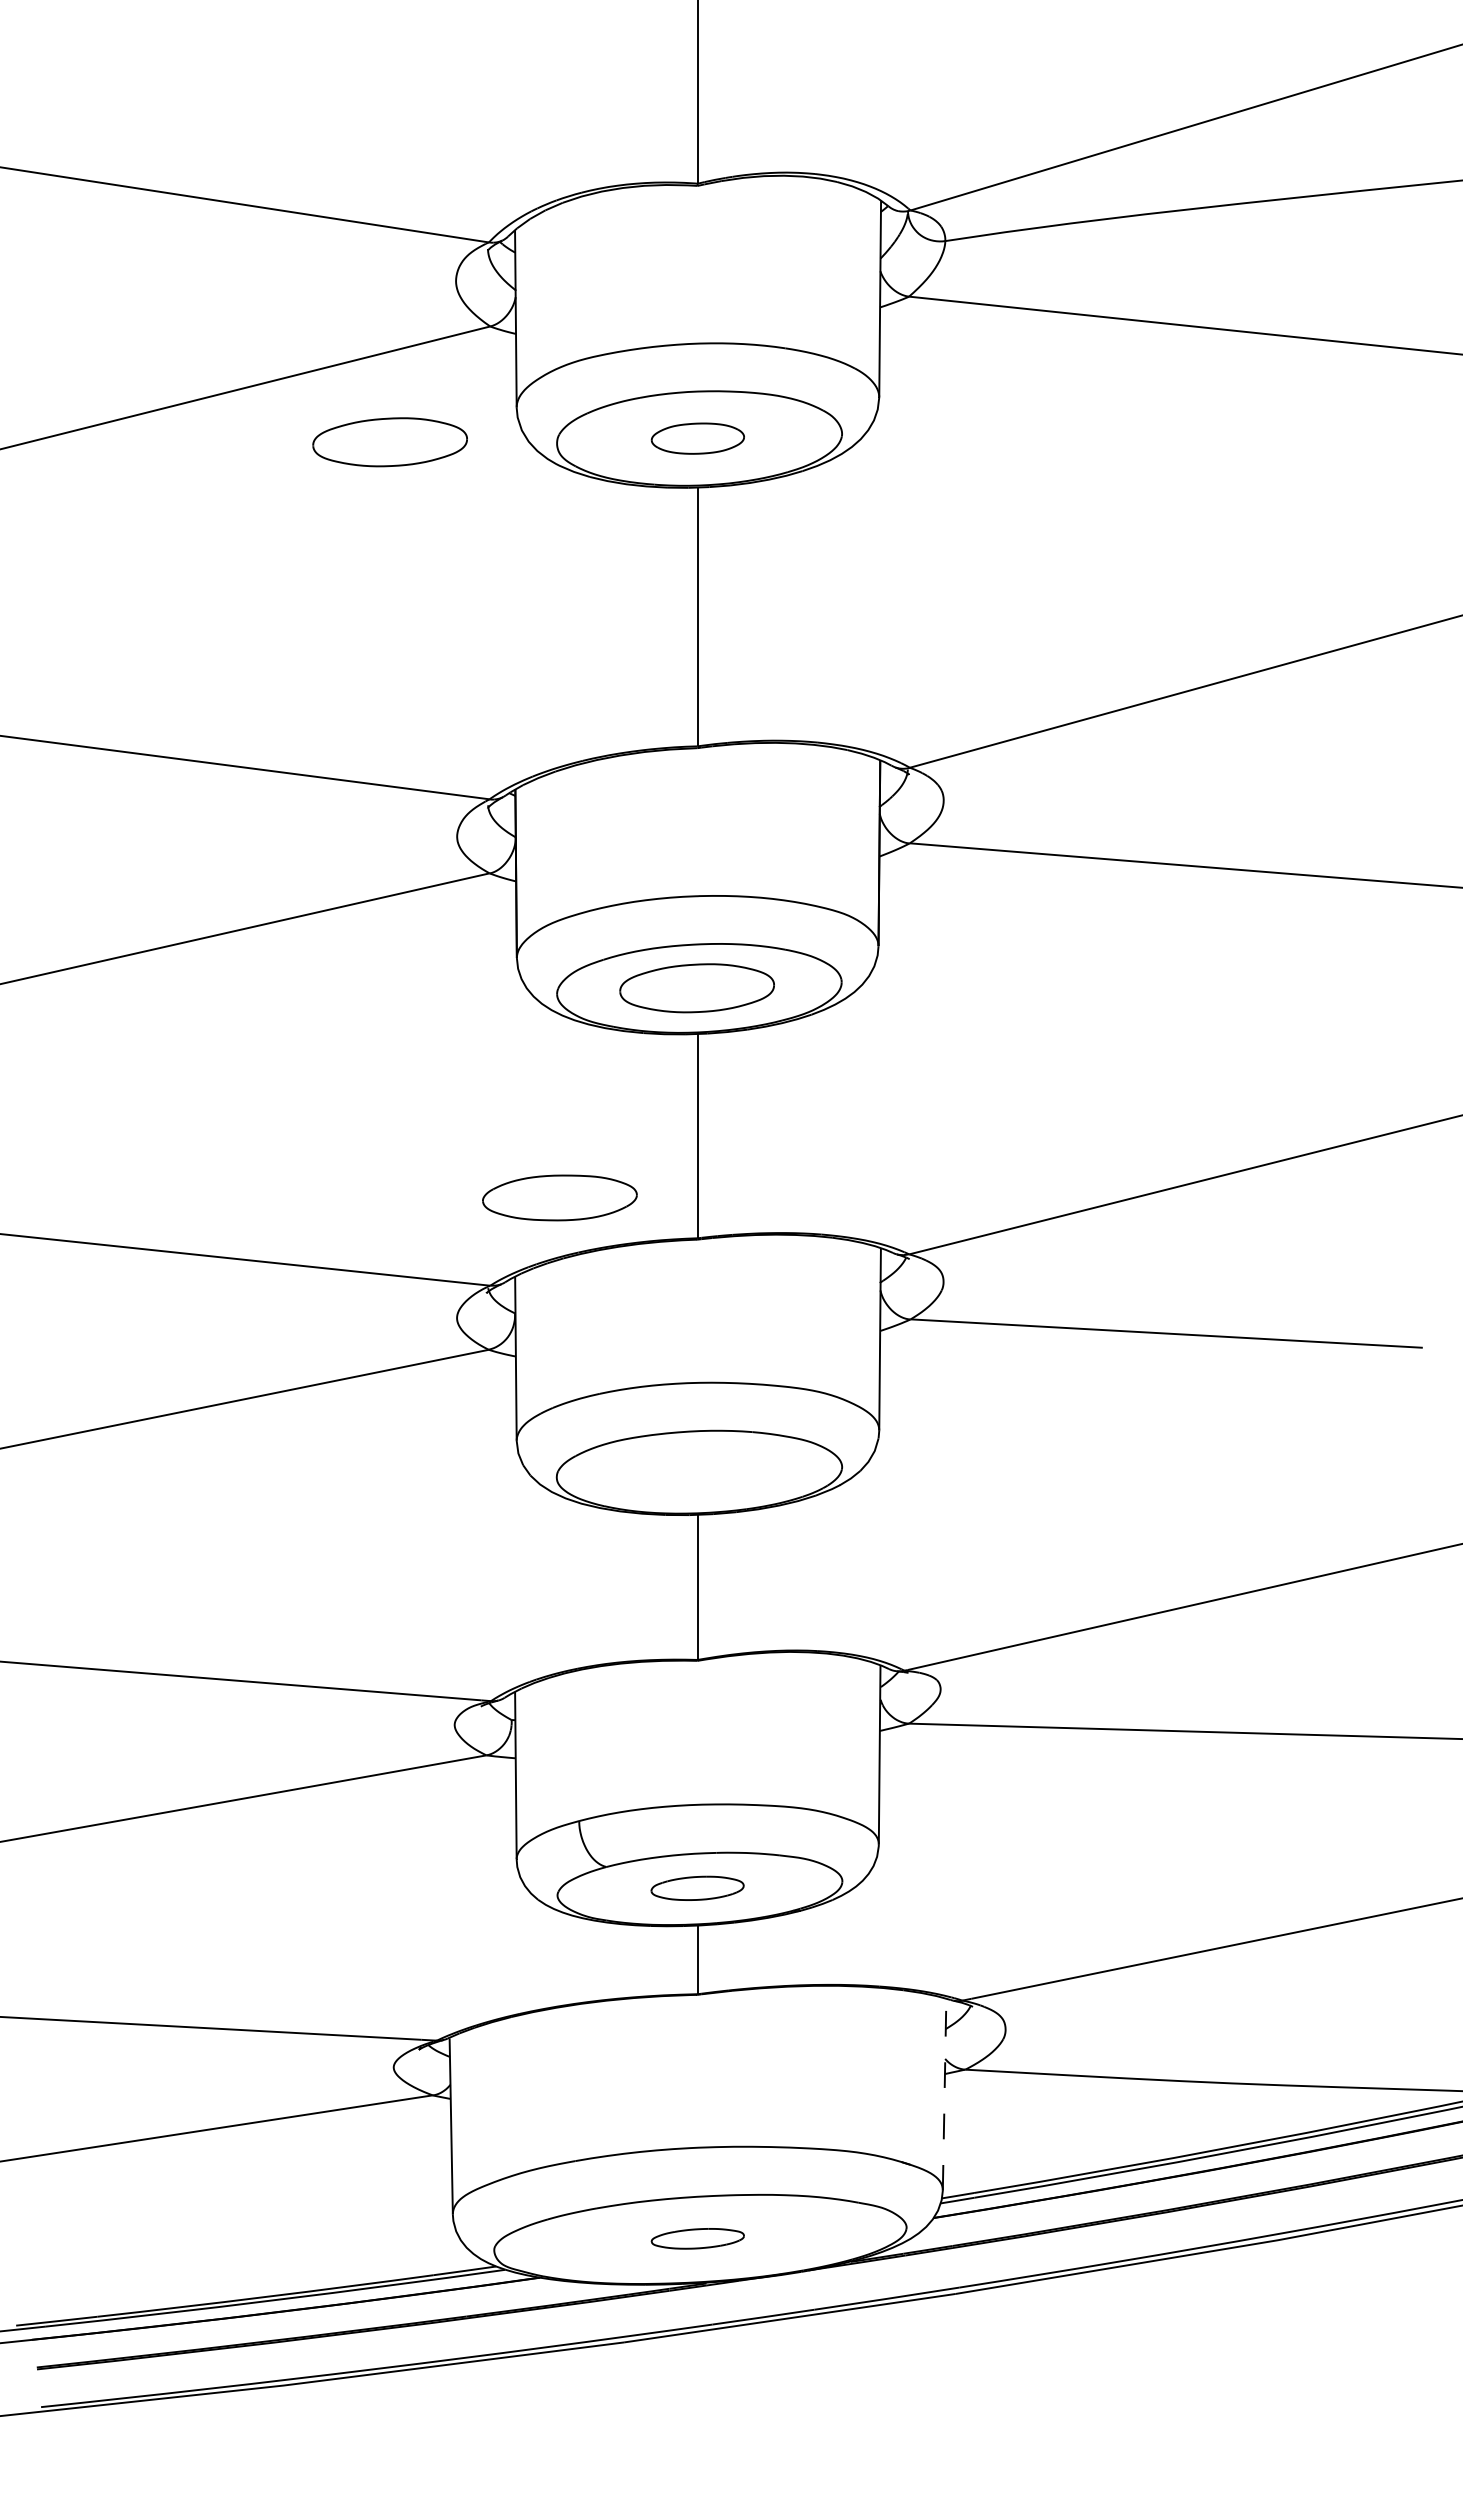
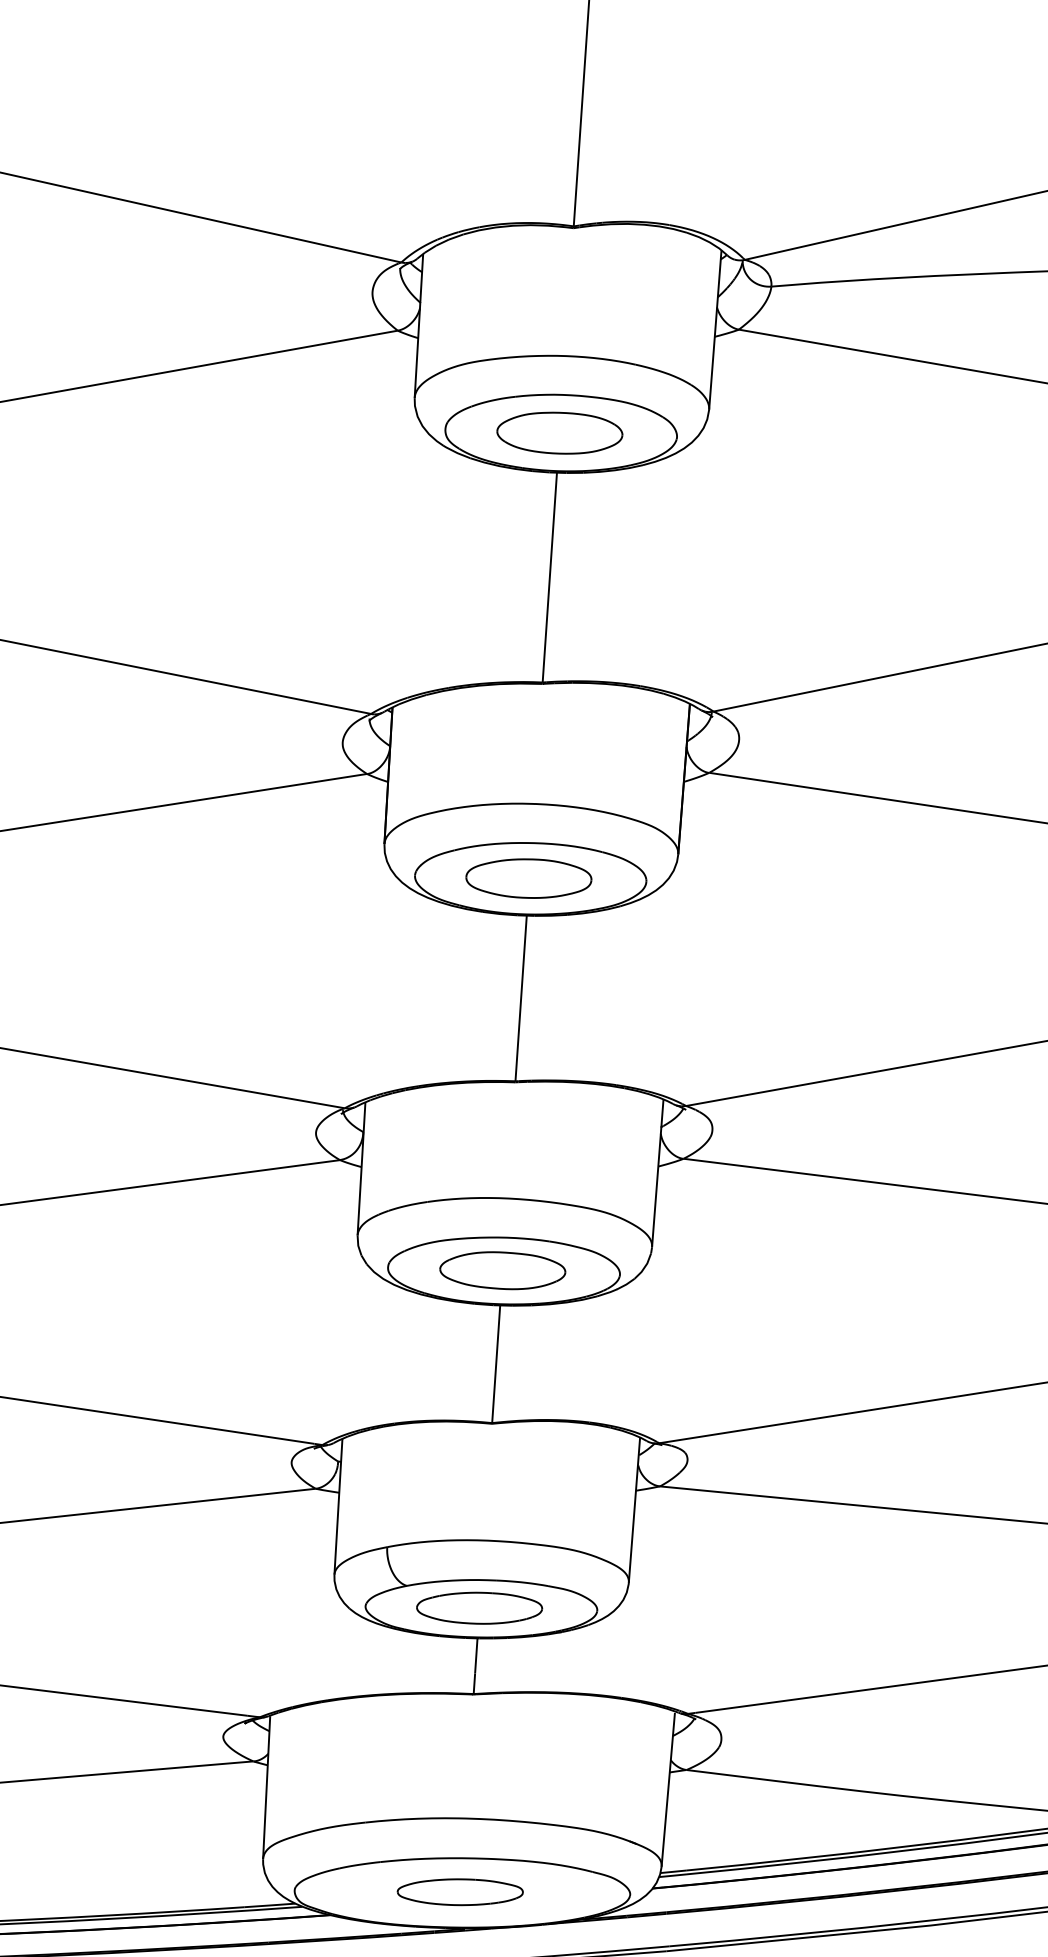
part: (697, 438) -> (559, 432), size x1.67
part: (389, 442) -> (309, 419), removed
part: (559, 1197) -> (502, 1270), moved
part: (697, 1888) -> (479, 1608), size x1.67
line: (944, 2095) -> (668, 1789), dashed -> solid
part: (697, 2238) -> (460, 1892), size x1.67

